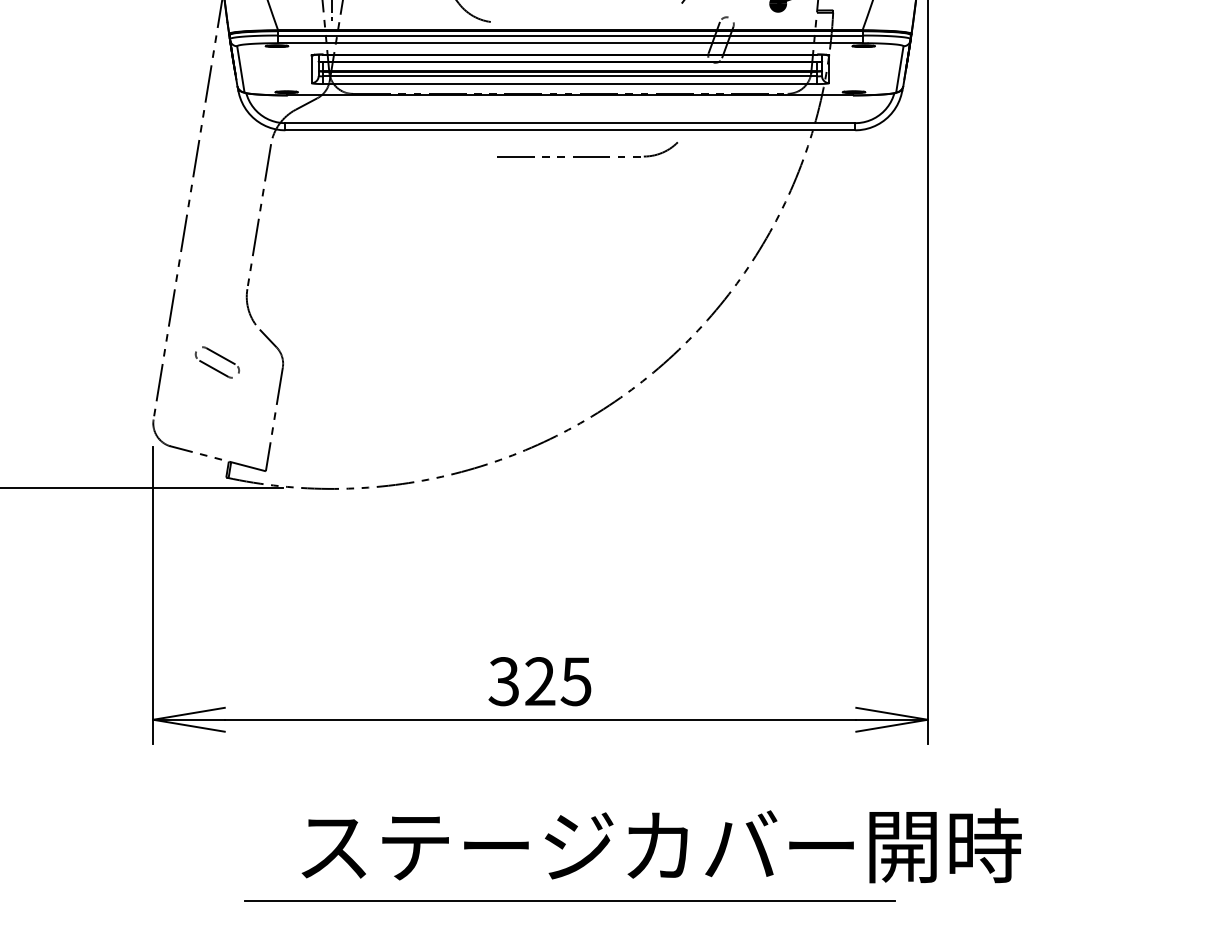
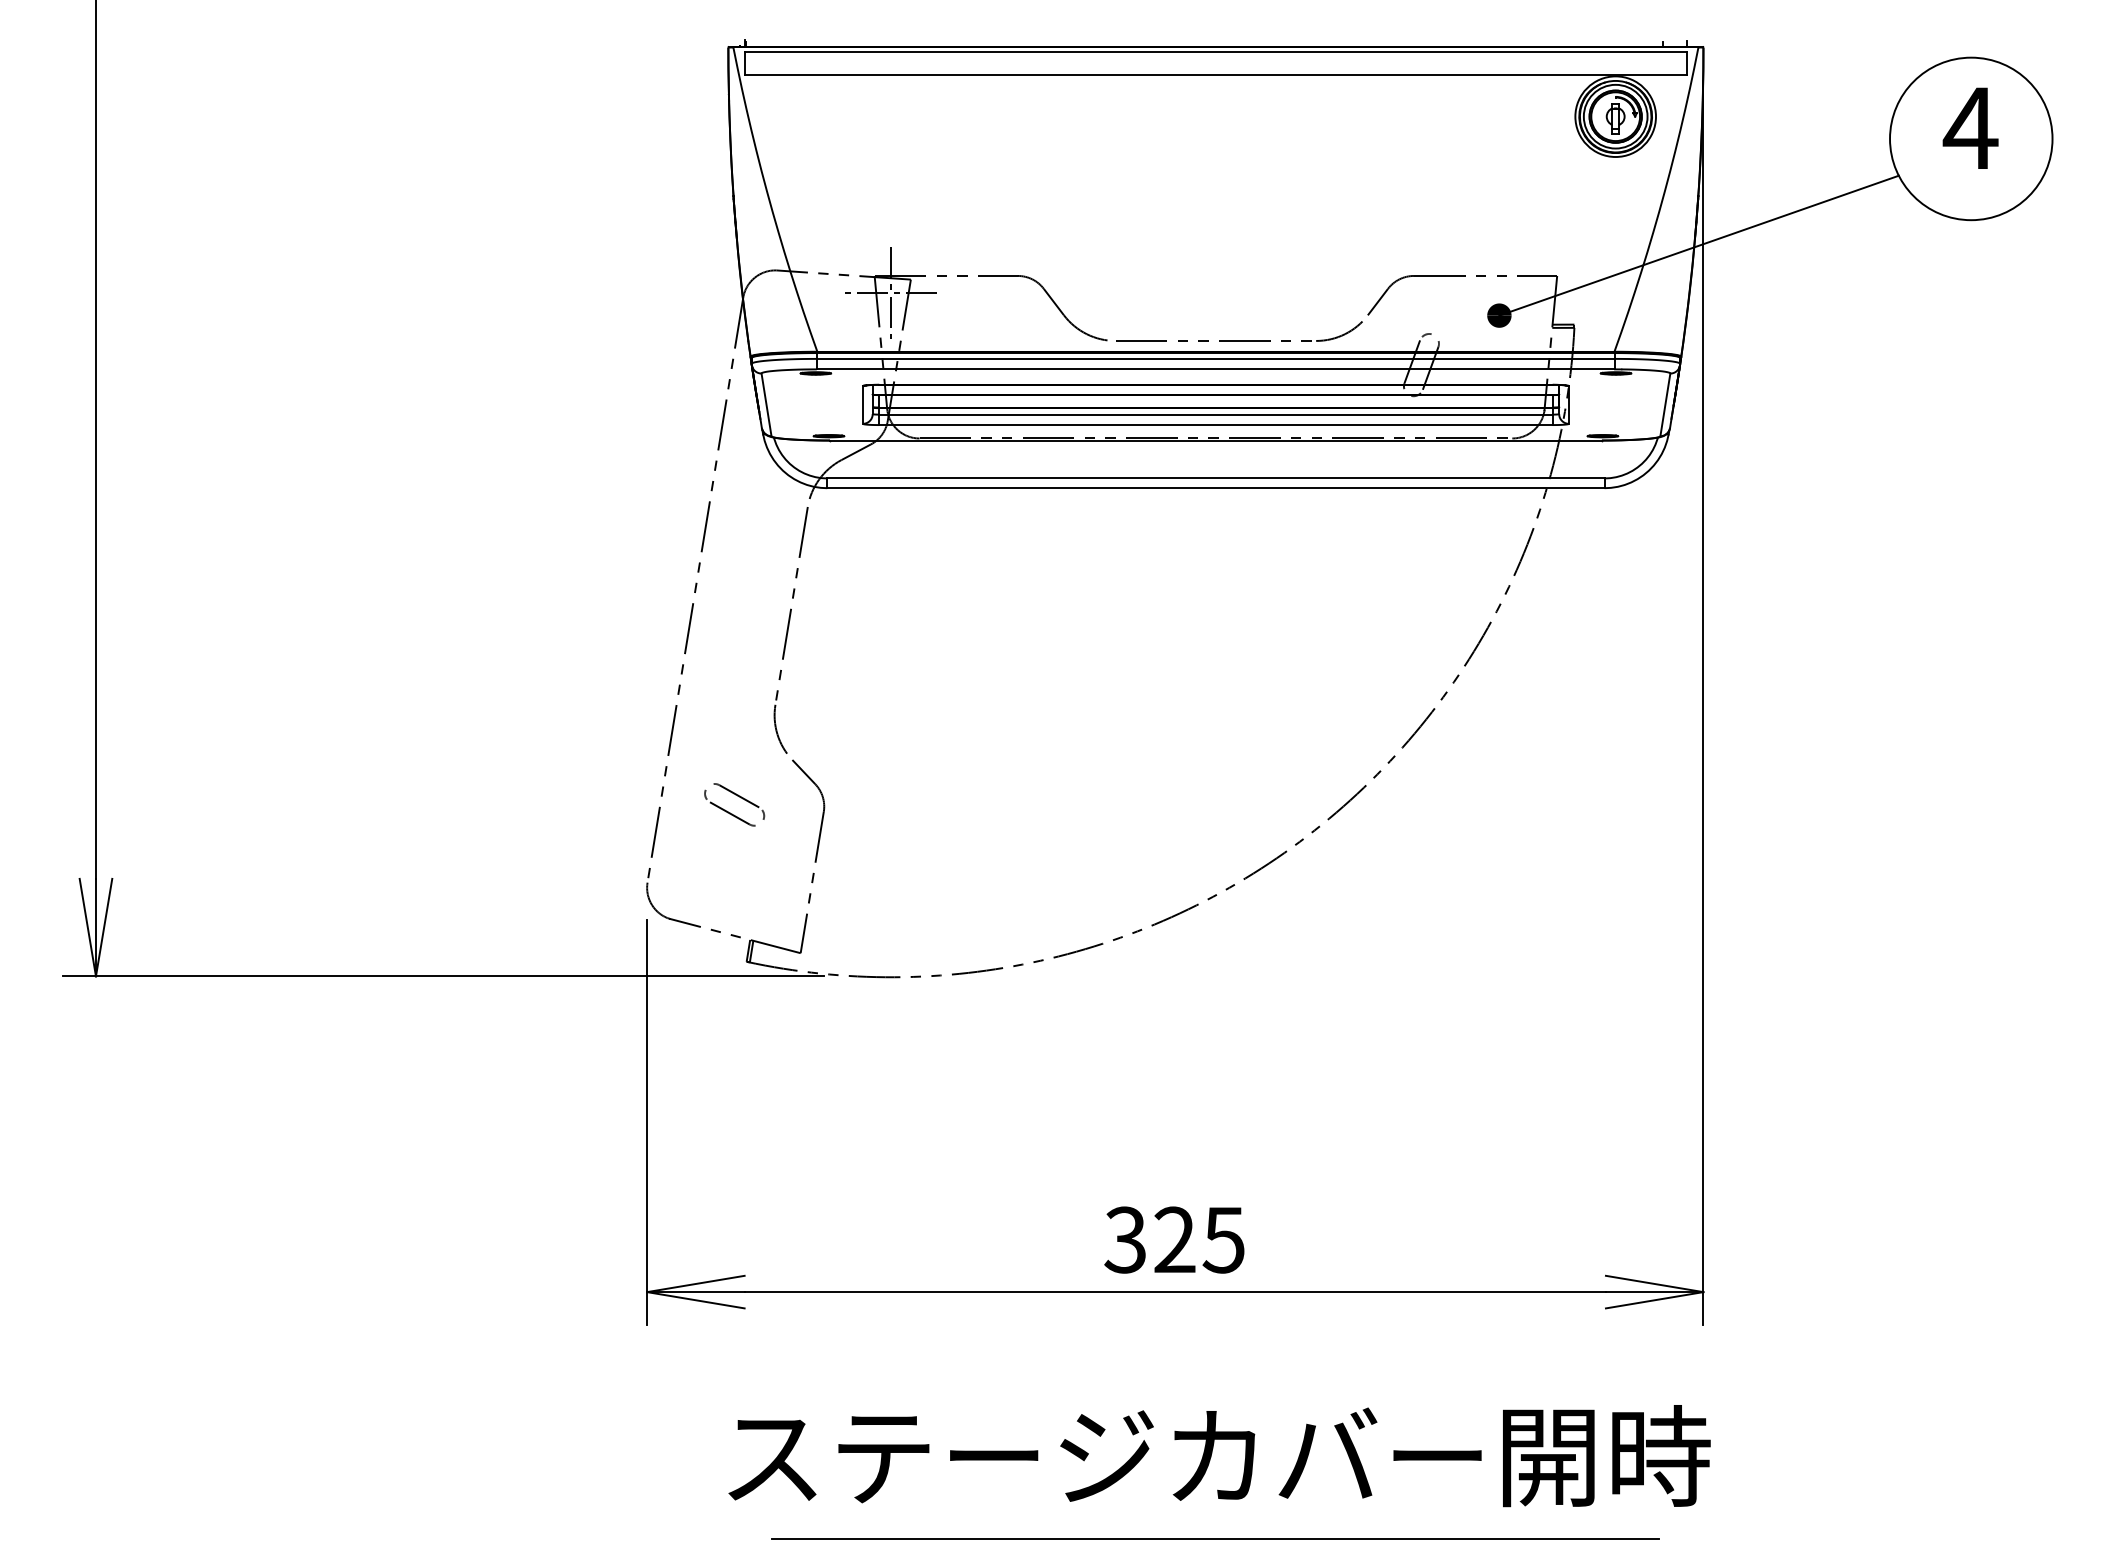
part: (587, 156) -> (1239, 340), moved
text: (661, 846) -> (1219, 1456), moved

